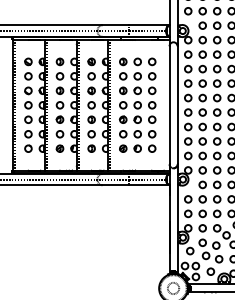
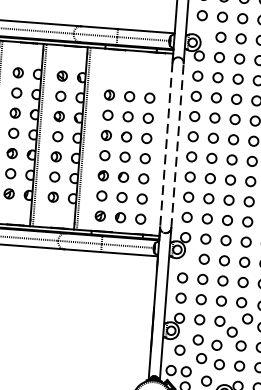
part: (137, 104) -> (124, 156), moved
line: (177, 104) -> (177, 144), solid -> dashed
line: (169, 105) -> (166, 145), solid -> dashed

